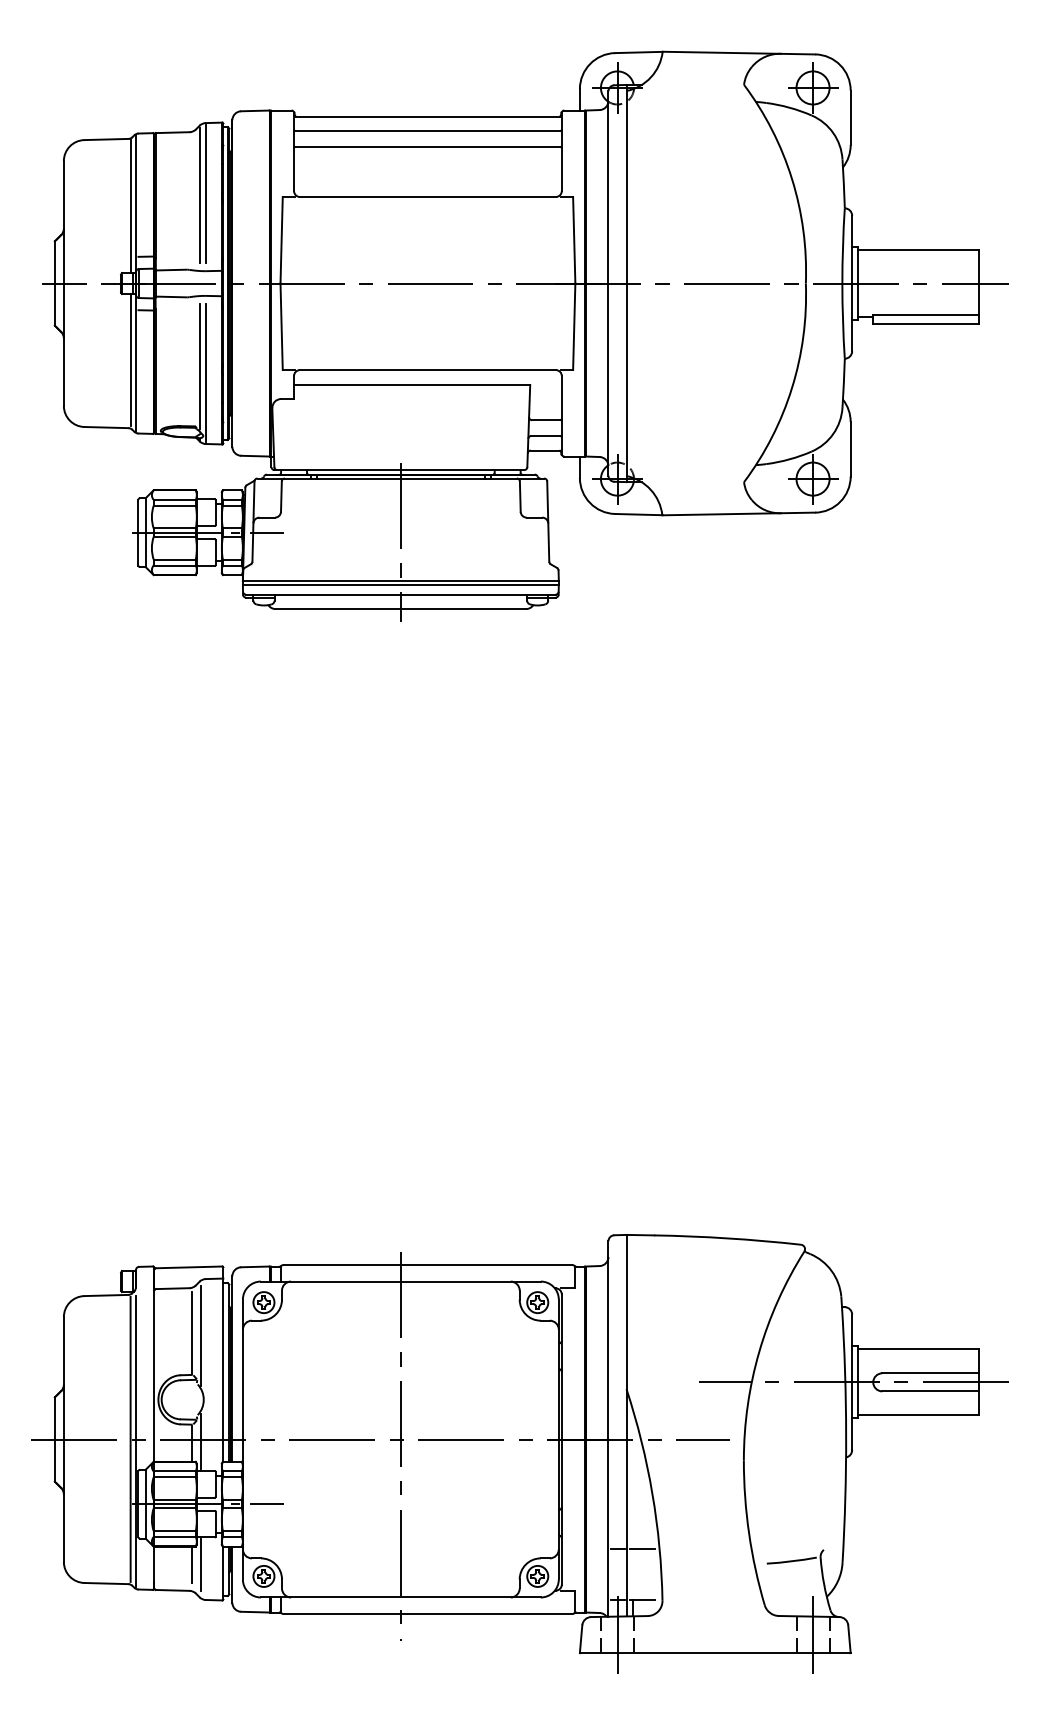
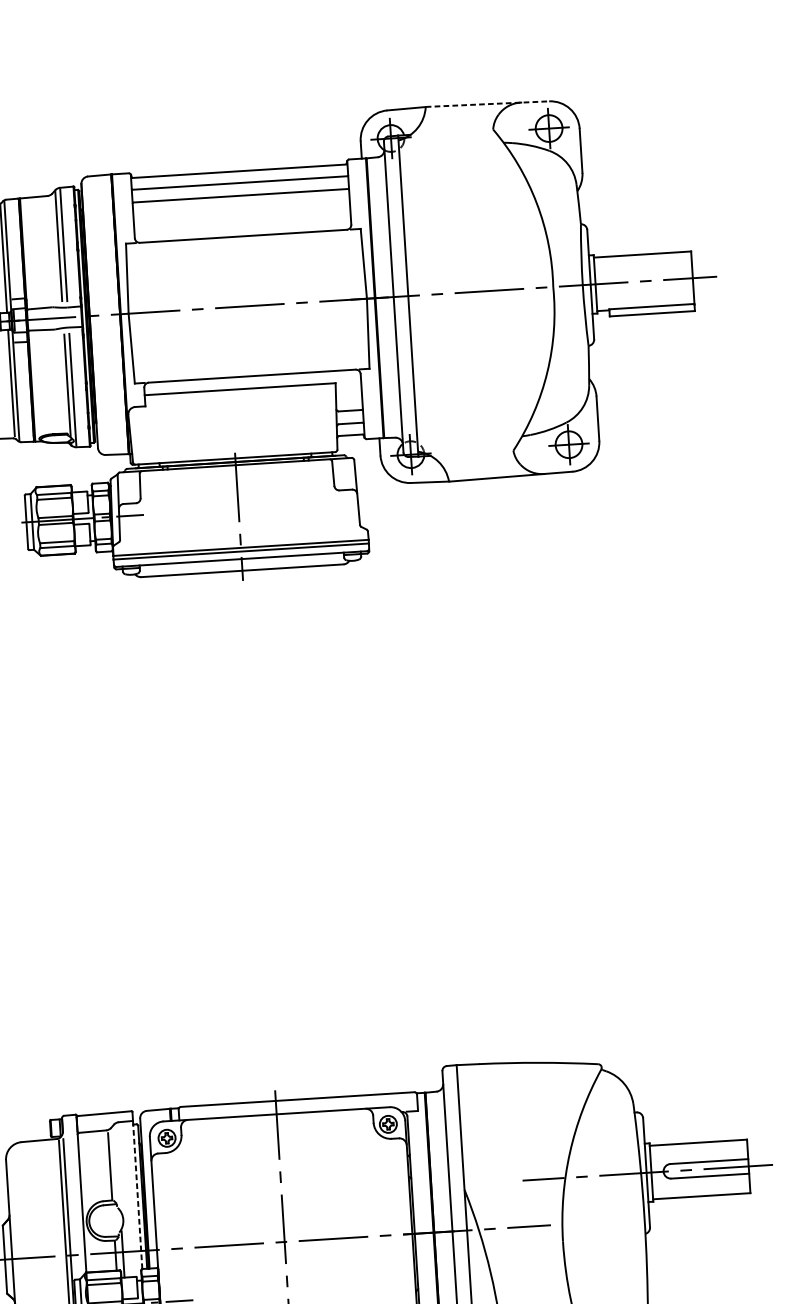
line: (739, 53) -> (487, 104), solid -> dashed
line: (200, 1335) -> (117, 1168), removed
line: (223, 1371) -> (137, 1196), solid -> dashed

